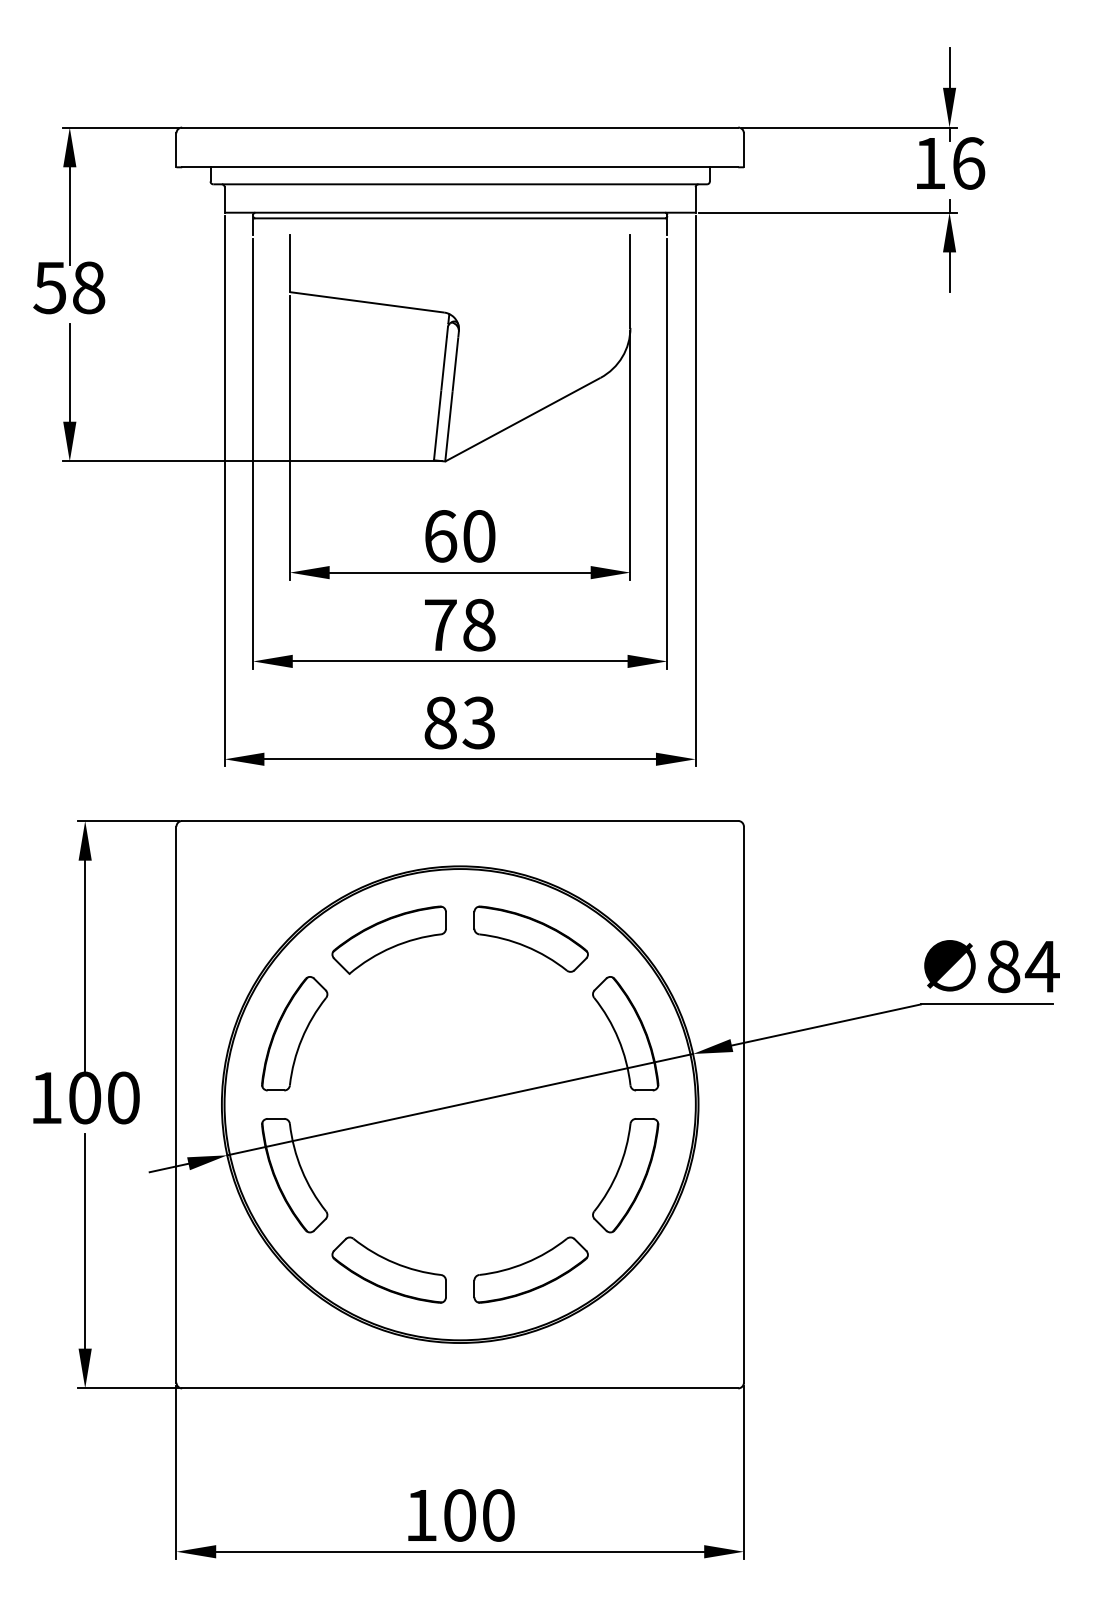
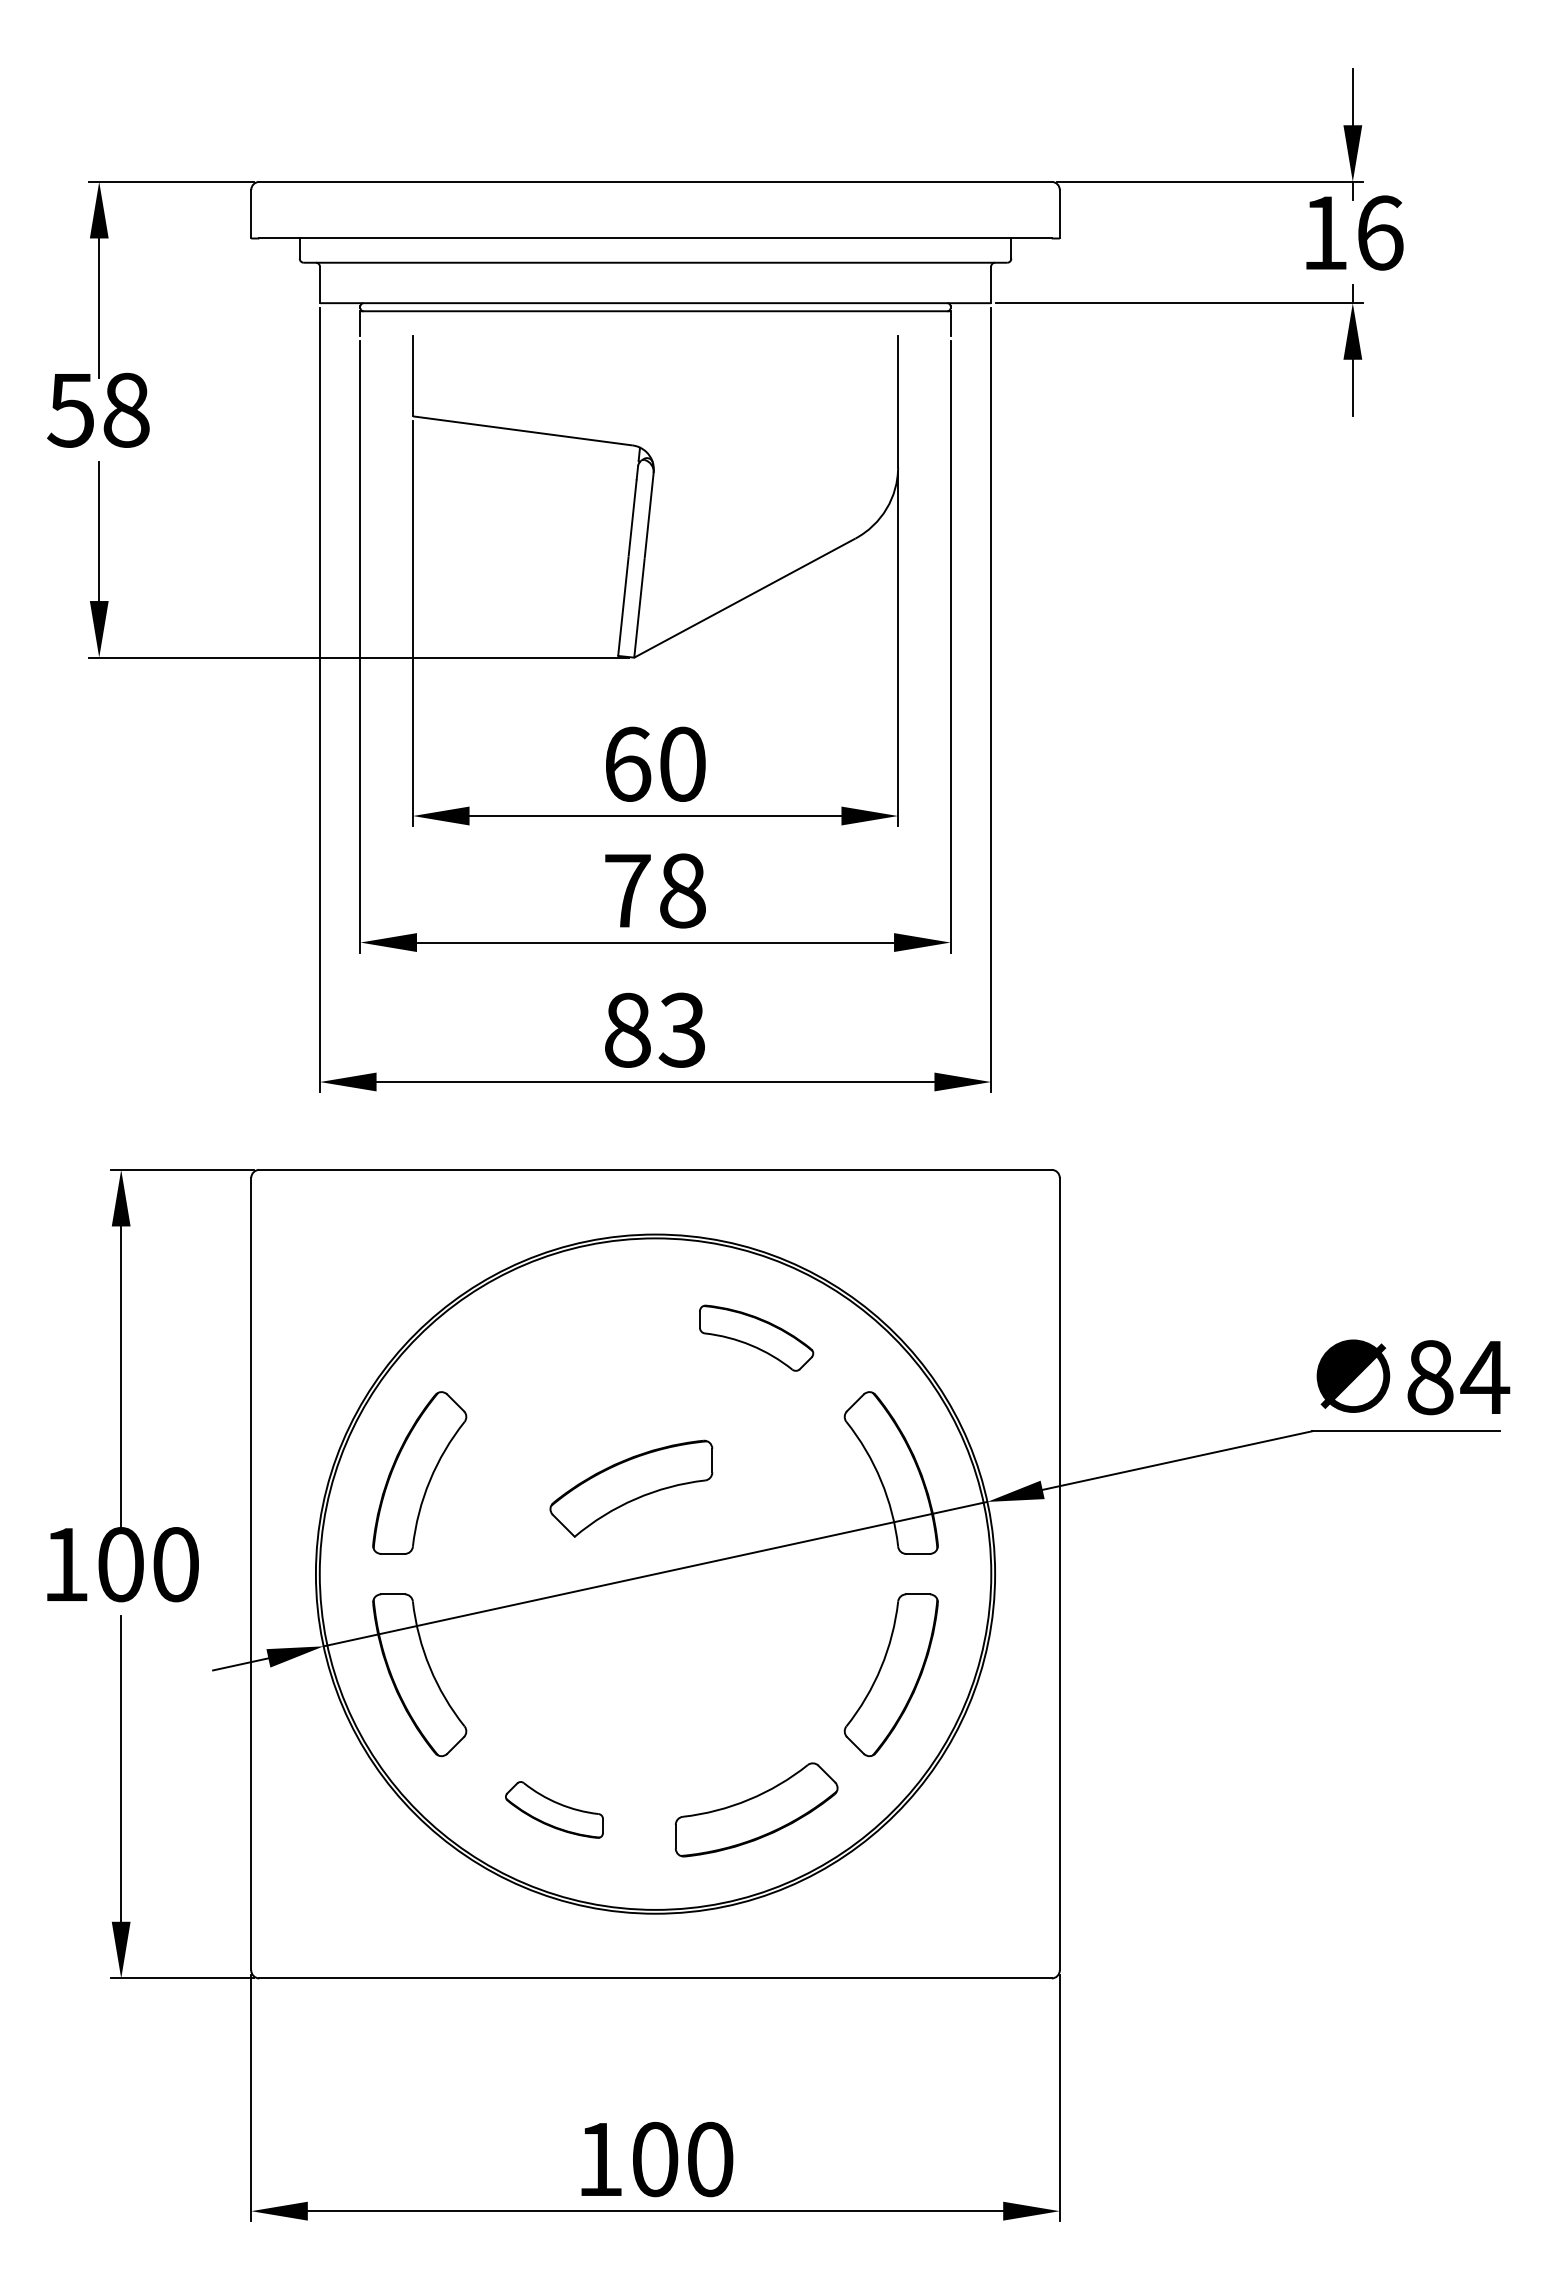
part: (531, 938) -> (756, 1337), size x0.7
part: (389, 940) -> (631, 1488), moved
part: (389, 1269) -> (554, 1809), size x0.6

